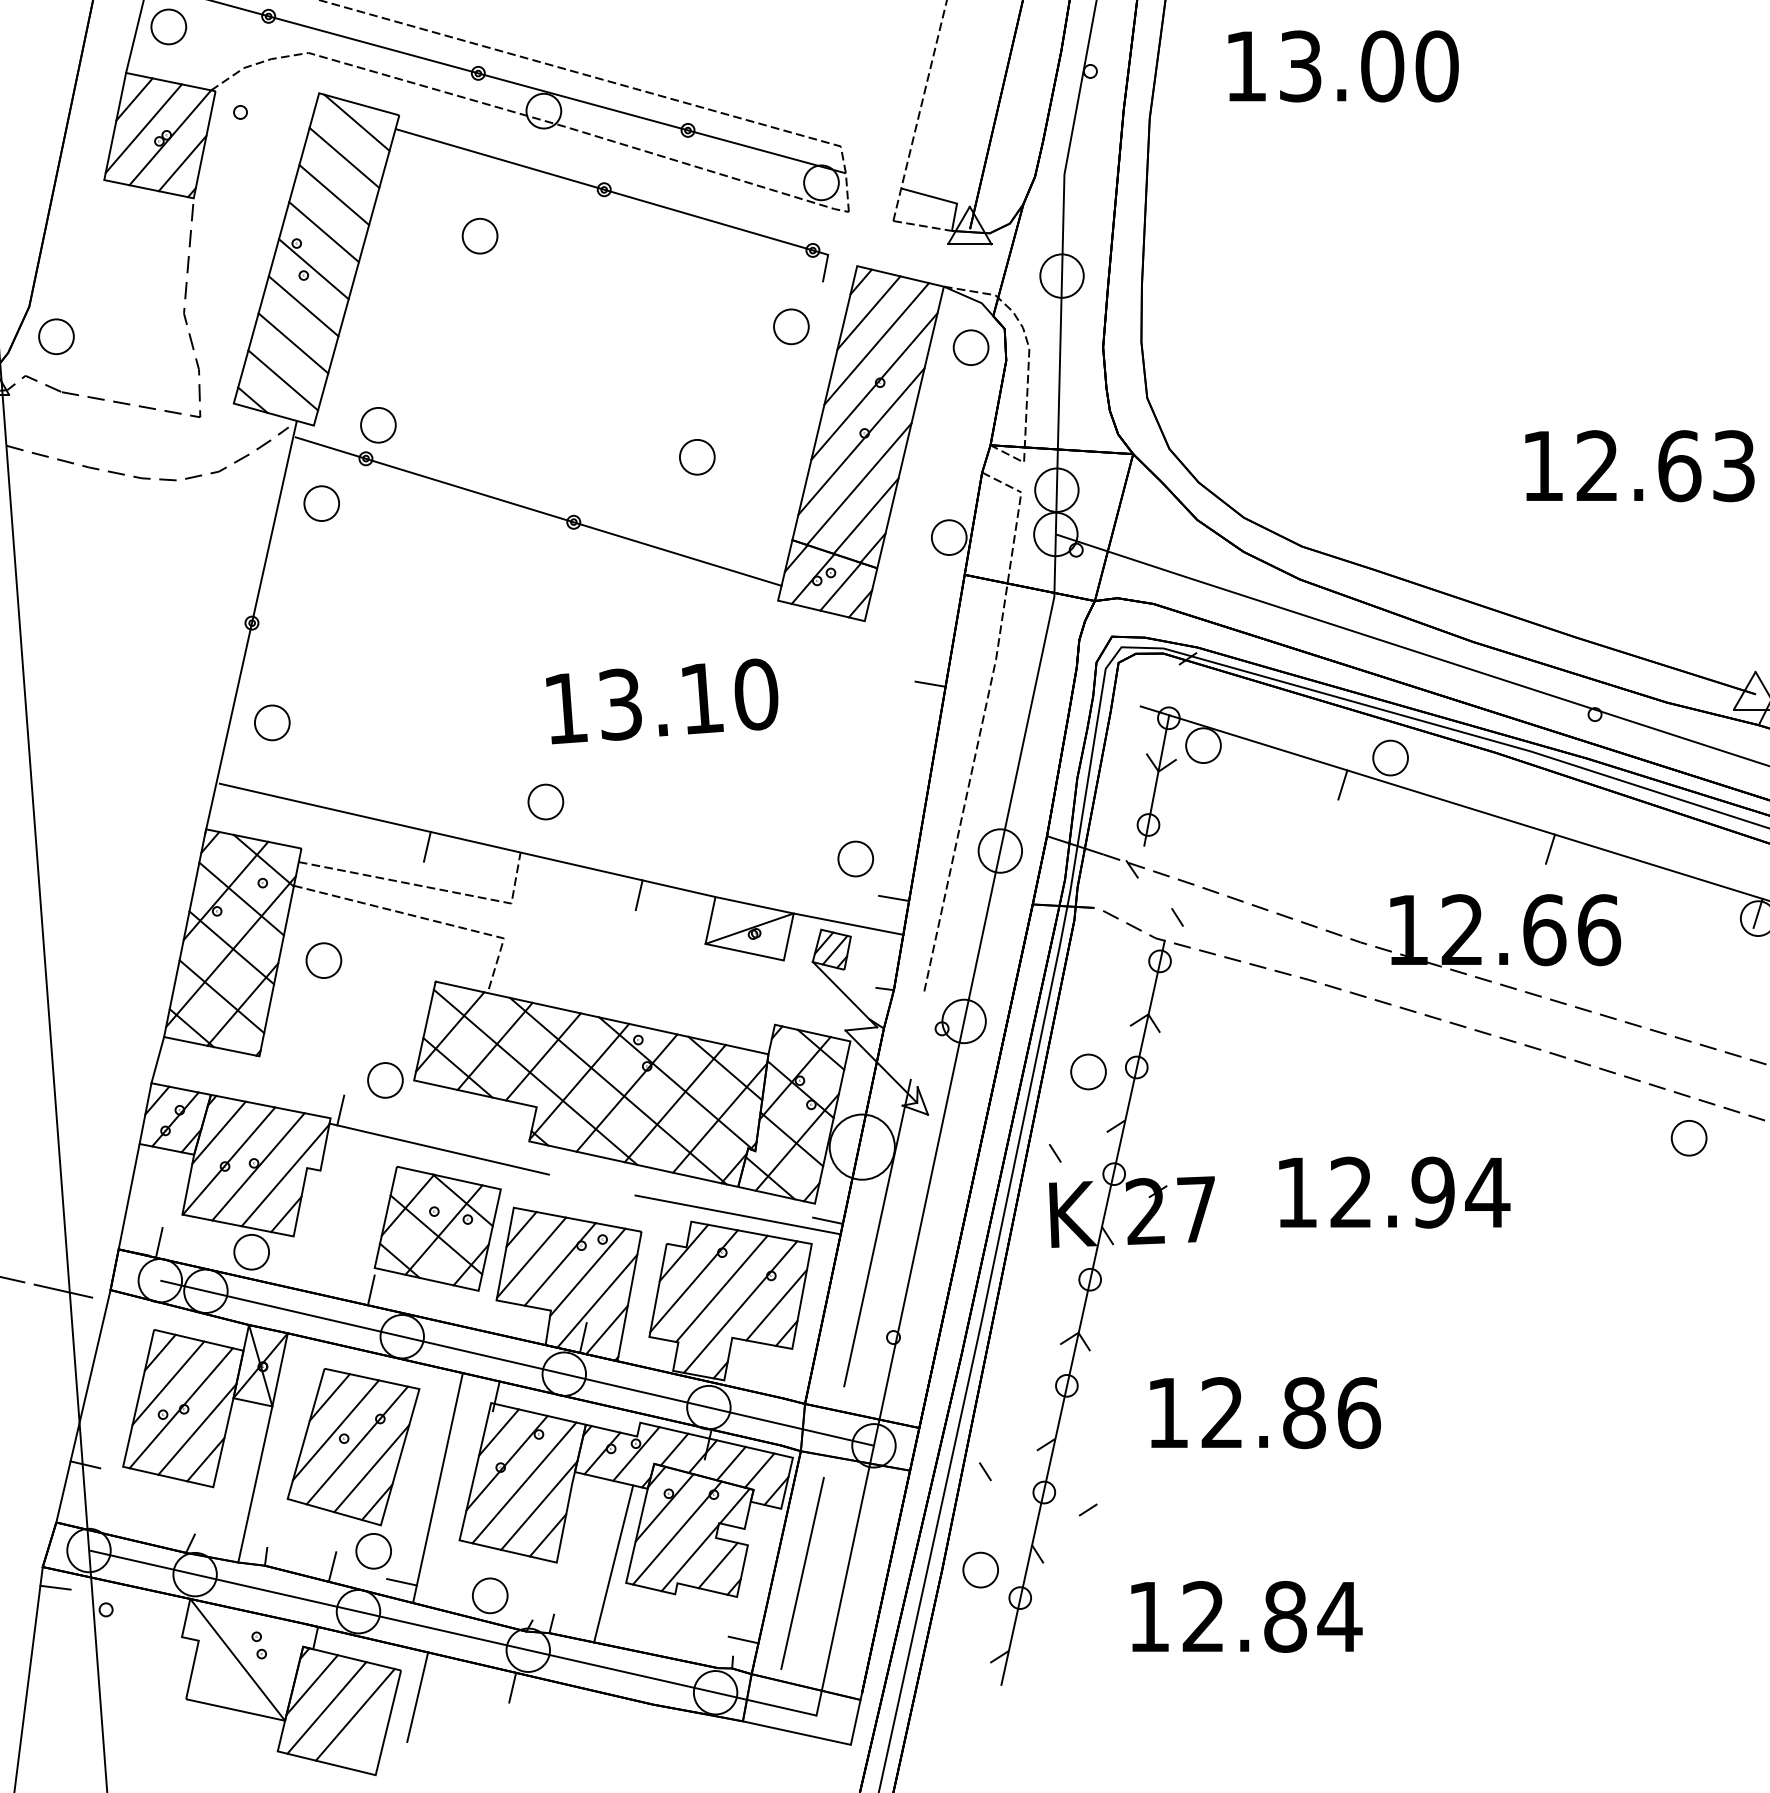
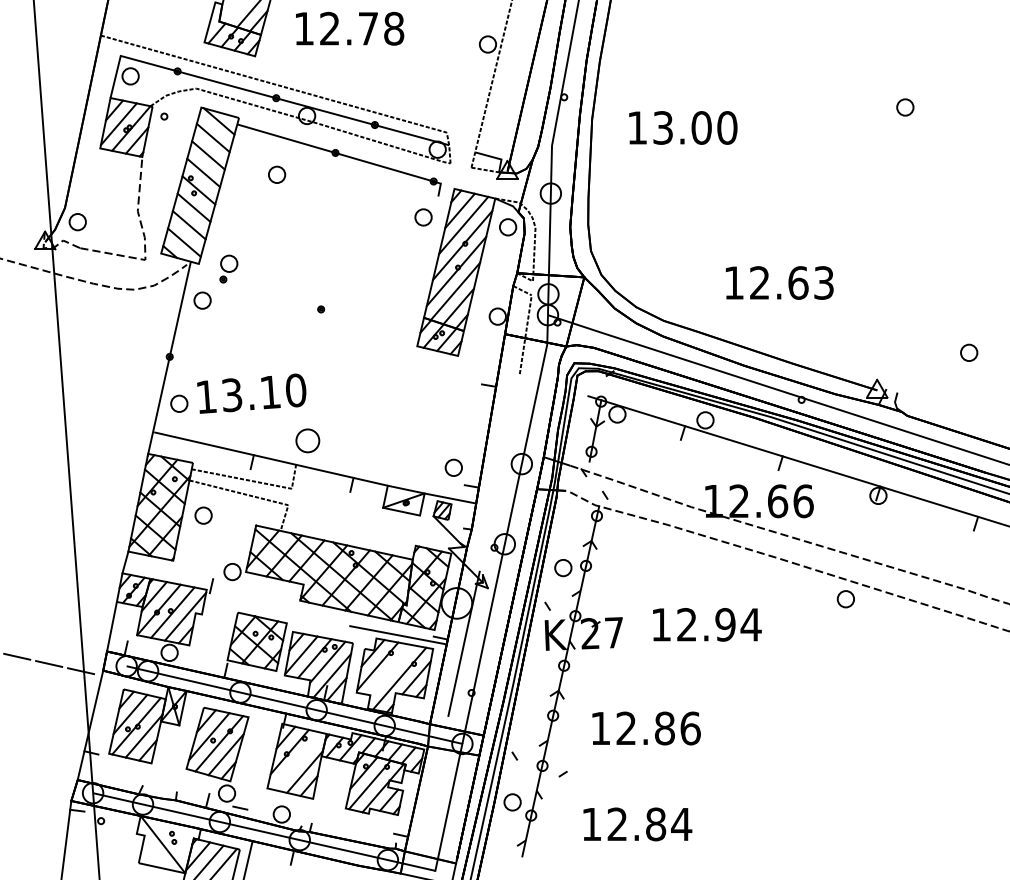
text: (1343, 65) -> (683, 127), moved
part: (697, 456) -> (379, 278), removed
text: (1639, 465) -> (779, 282), moved
line: (538, 511) -> (304, 304), removed
text: (661, 700) -> (251, 393), moved
part: (546, 802) -> (308, 441), size x1.4
line: (959, 826) -> (502, 452), removed
line: (438, 1149) -> (257, 604), removed
line: (721, 1289) -> (390, 670), removed
line: (255, 1483) -> (171, 761), removed
line: (523, 1483) -> (297, 761), removed
line: (436, 1487) -> (256, 763), removed
line: (612, 1563) -> (339, 799), removed
line: (801, 1572) -> (428, 803), removed

